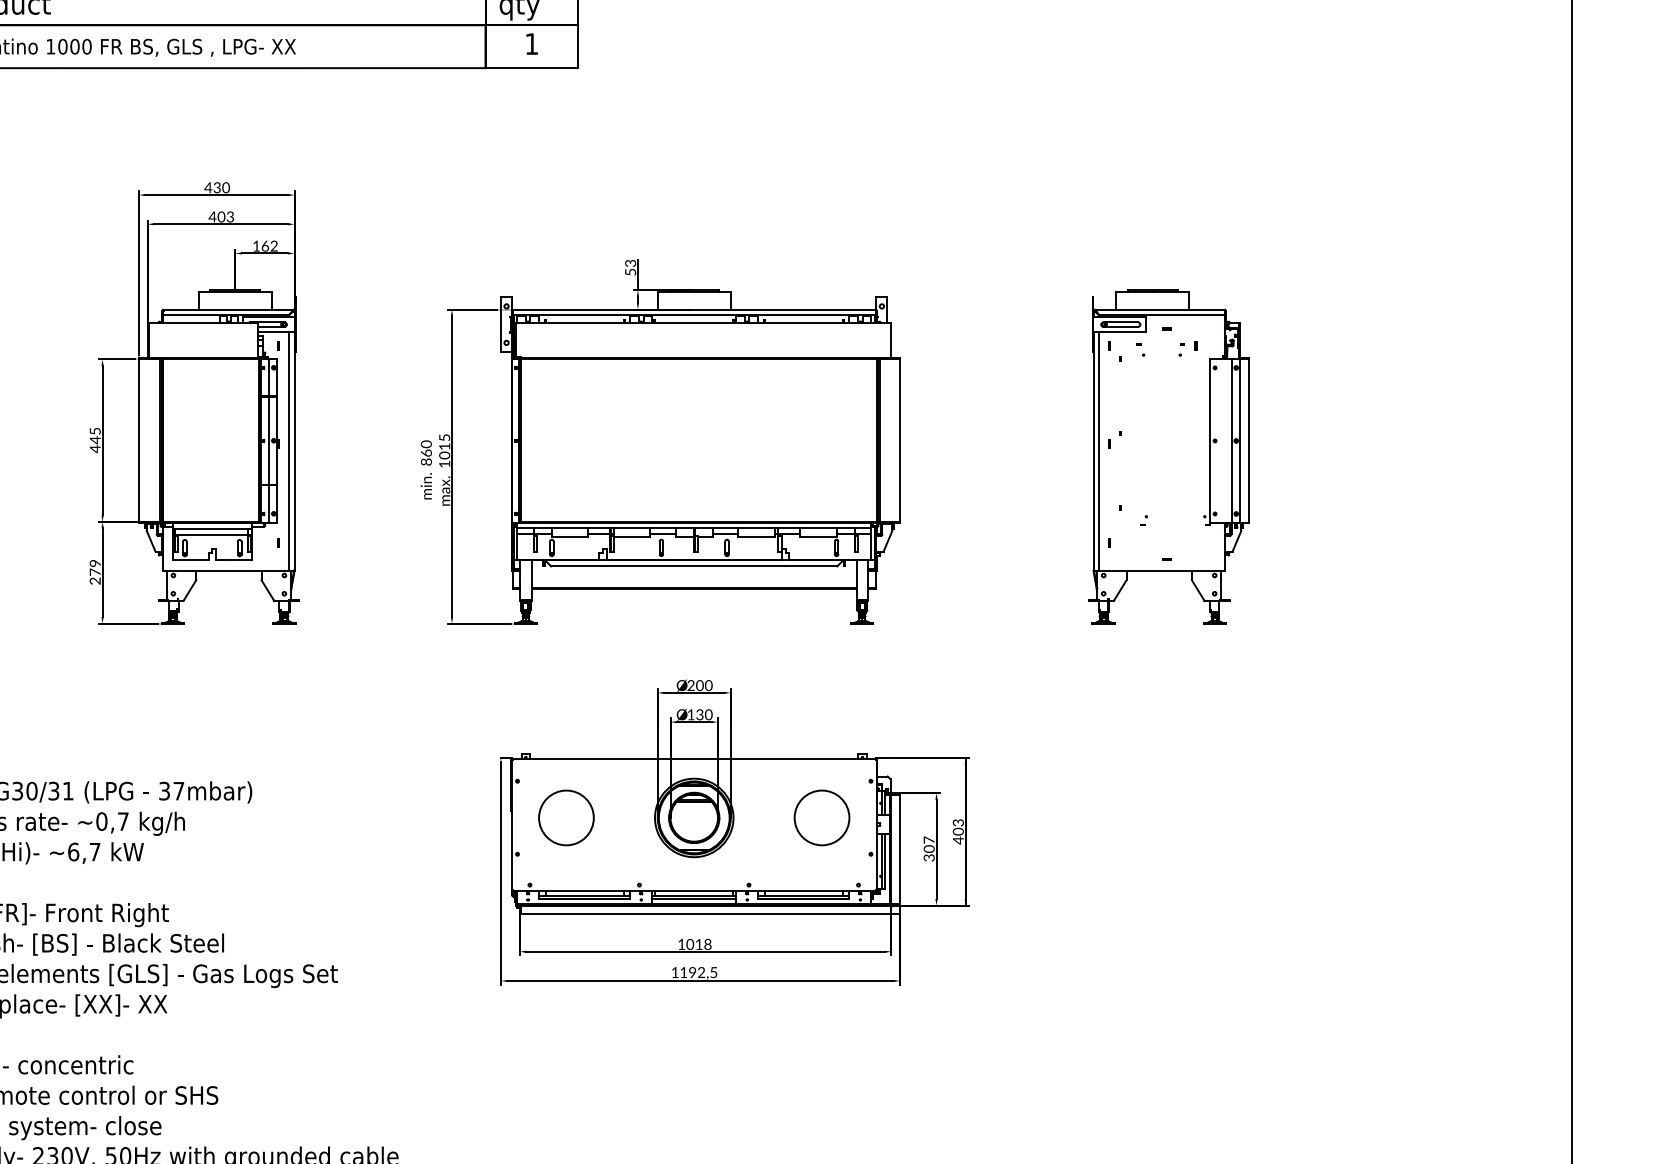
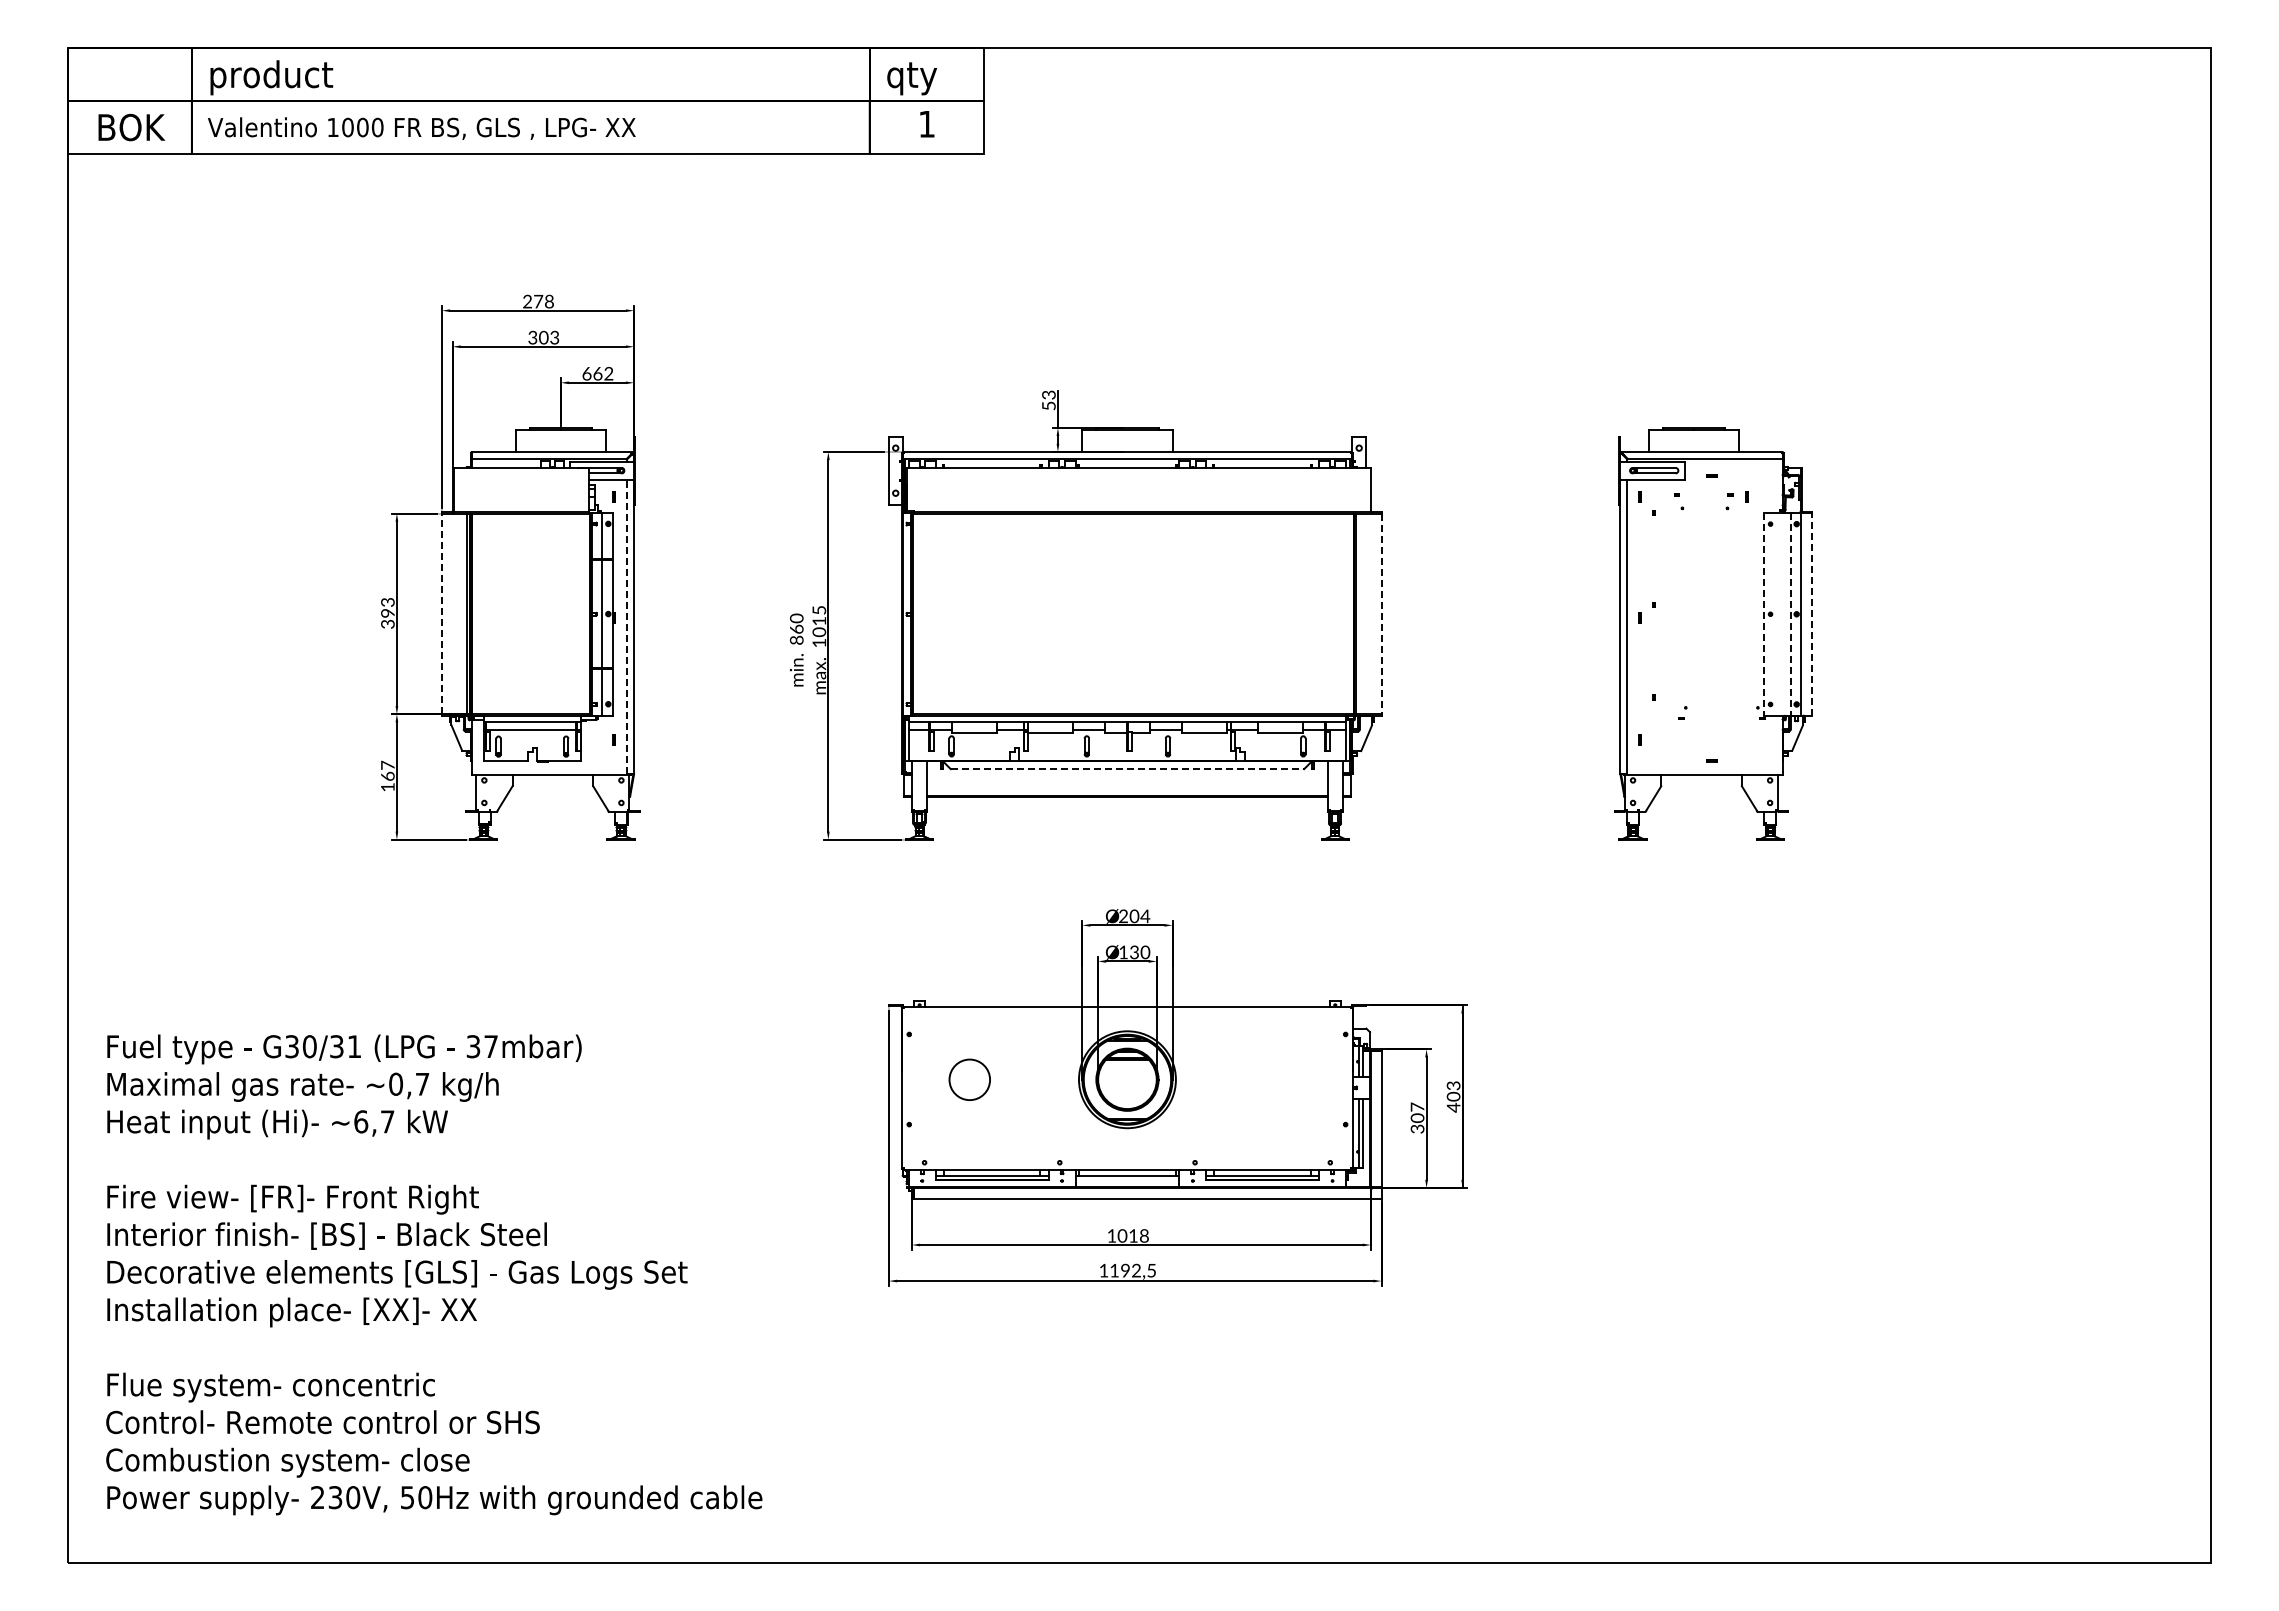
text: (217, 187) -> (538, 301), 430 -> 278
text: (212, 216) -> (532, 337), 403 -> 303
text: (256, 245) -> (586, 373), 162 -> 662
text: (94, 440) -> (387, 613), 445 -> 393
line: (139, 440) -> (442, 613), solid -> dashed
line: (1249, 440) -> (1812, 613), solid -> dashed
line: (899, 441) -> (1381, 614), solid -> dashed
line: (1209, 441) -> (1763, 614), solid -> dashed
line: (1231, 441) -> (1790, 614), solid -> dashed
line: (289, 450) -> (627, 626), solid -> dashed
line: (694, 566) -> (1127, 769), solid -> dashed
text: (94, 571) -> (387, 775), 279 -> 167
text: (708, 685) -> (1145, 916), 200 -> 204
circle: (566, 817) -> (969, 1079), size x0.6
circle: (821, 817) -> (1284, 1079), removed
line: (694, 898) -> (1127, 1179), removed

